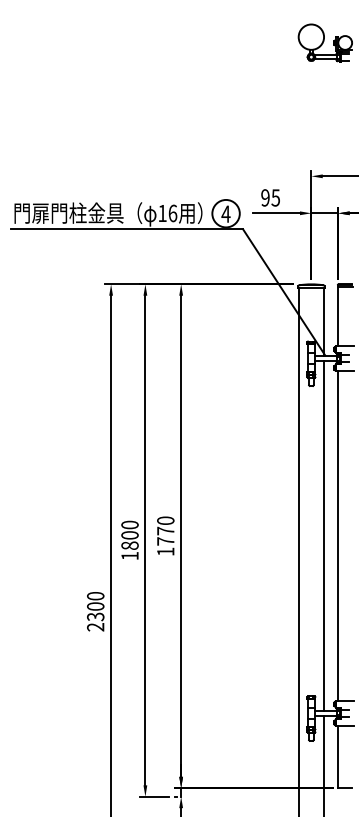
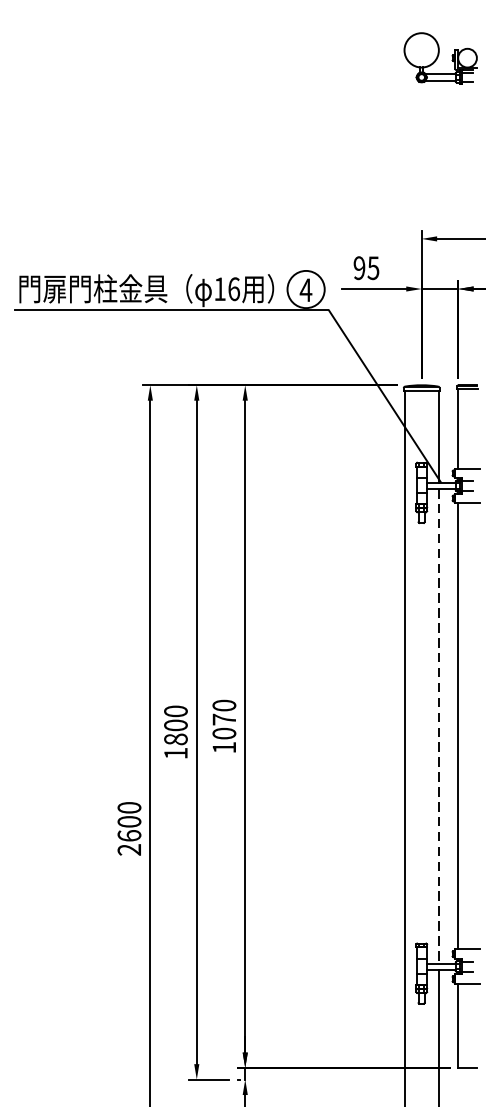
line: (324, 536) -> (439, 726), solid -> dashed
text: (165, 541) -> (224, 733), 1770 -> 1070
text: (95, 616) -> (129, 835), 2300 -> 2600

